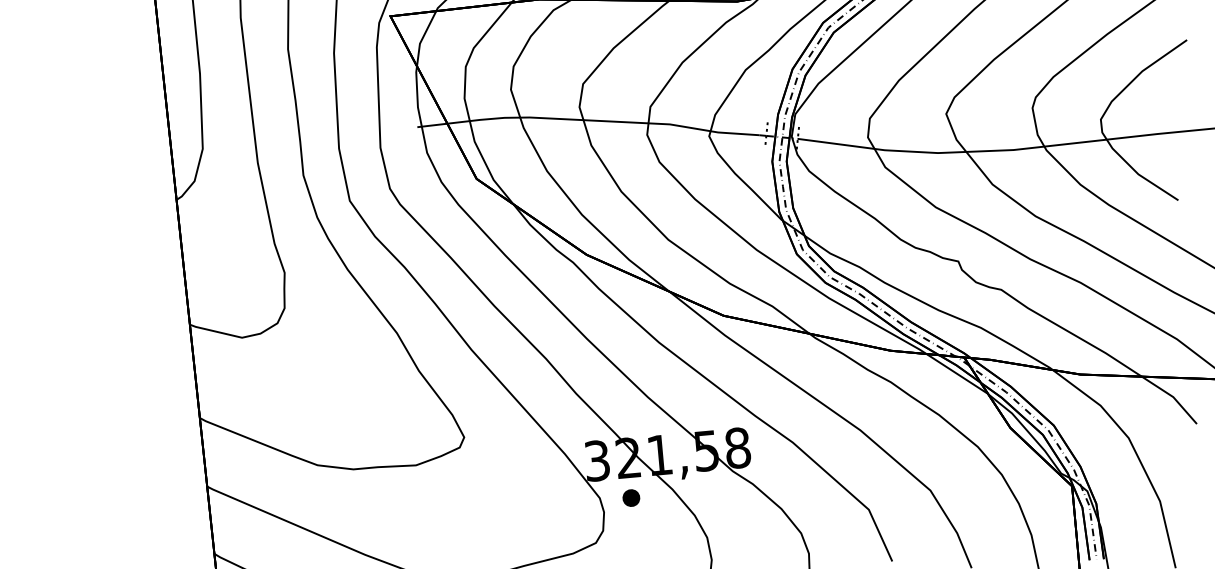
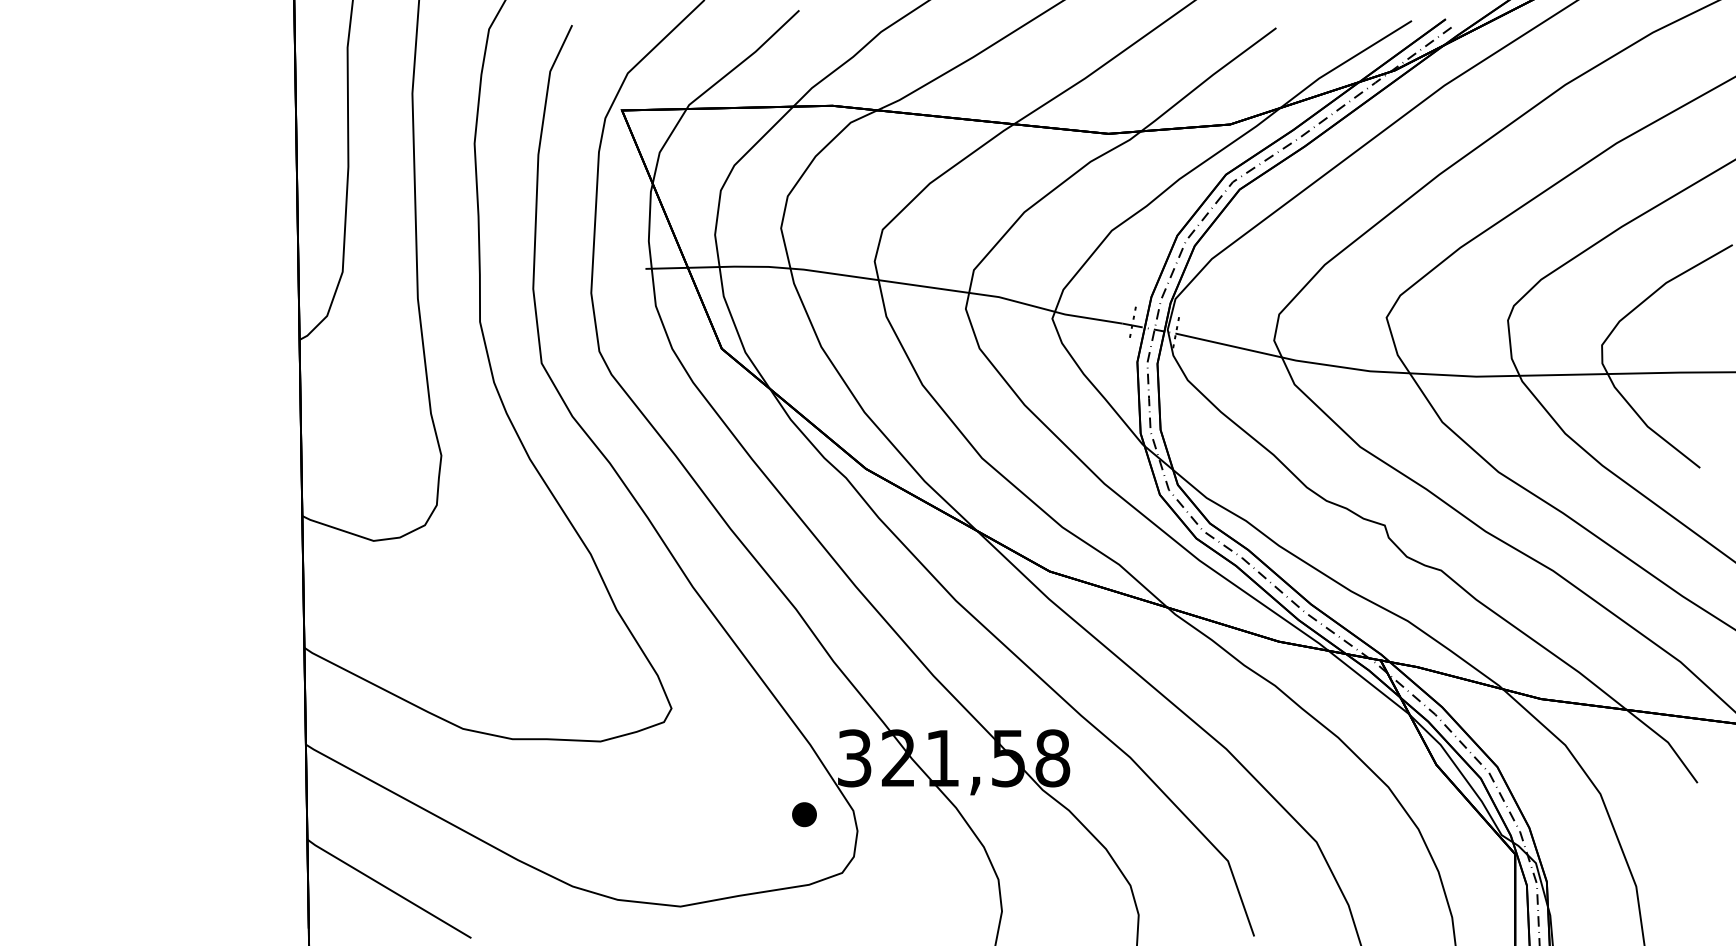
part: (631, 497) -> (804, 814), moved

